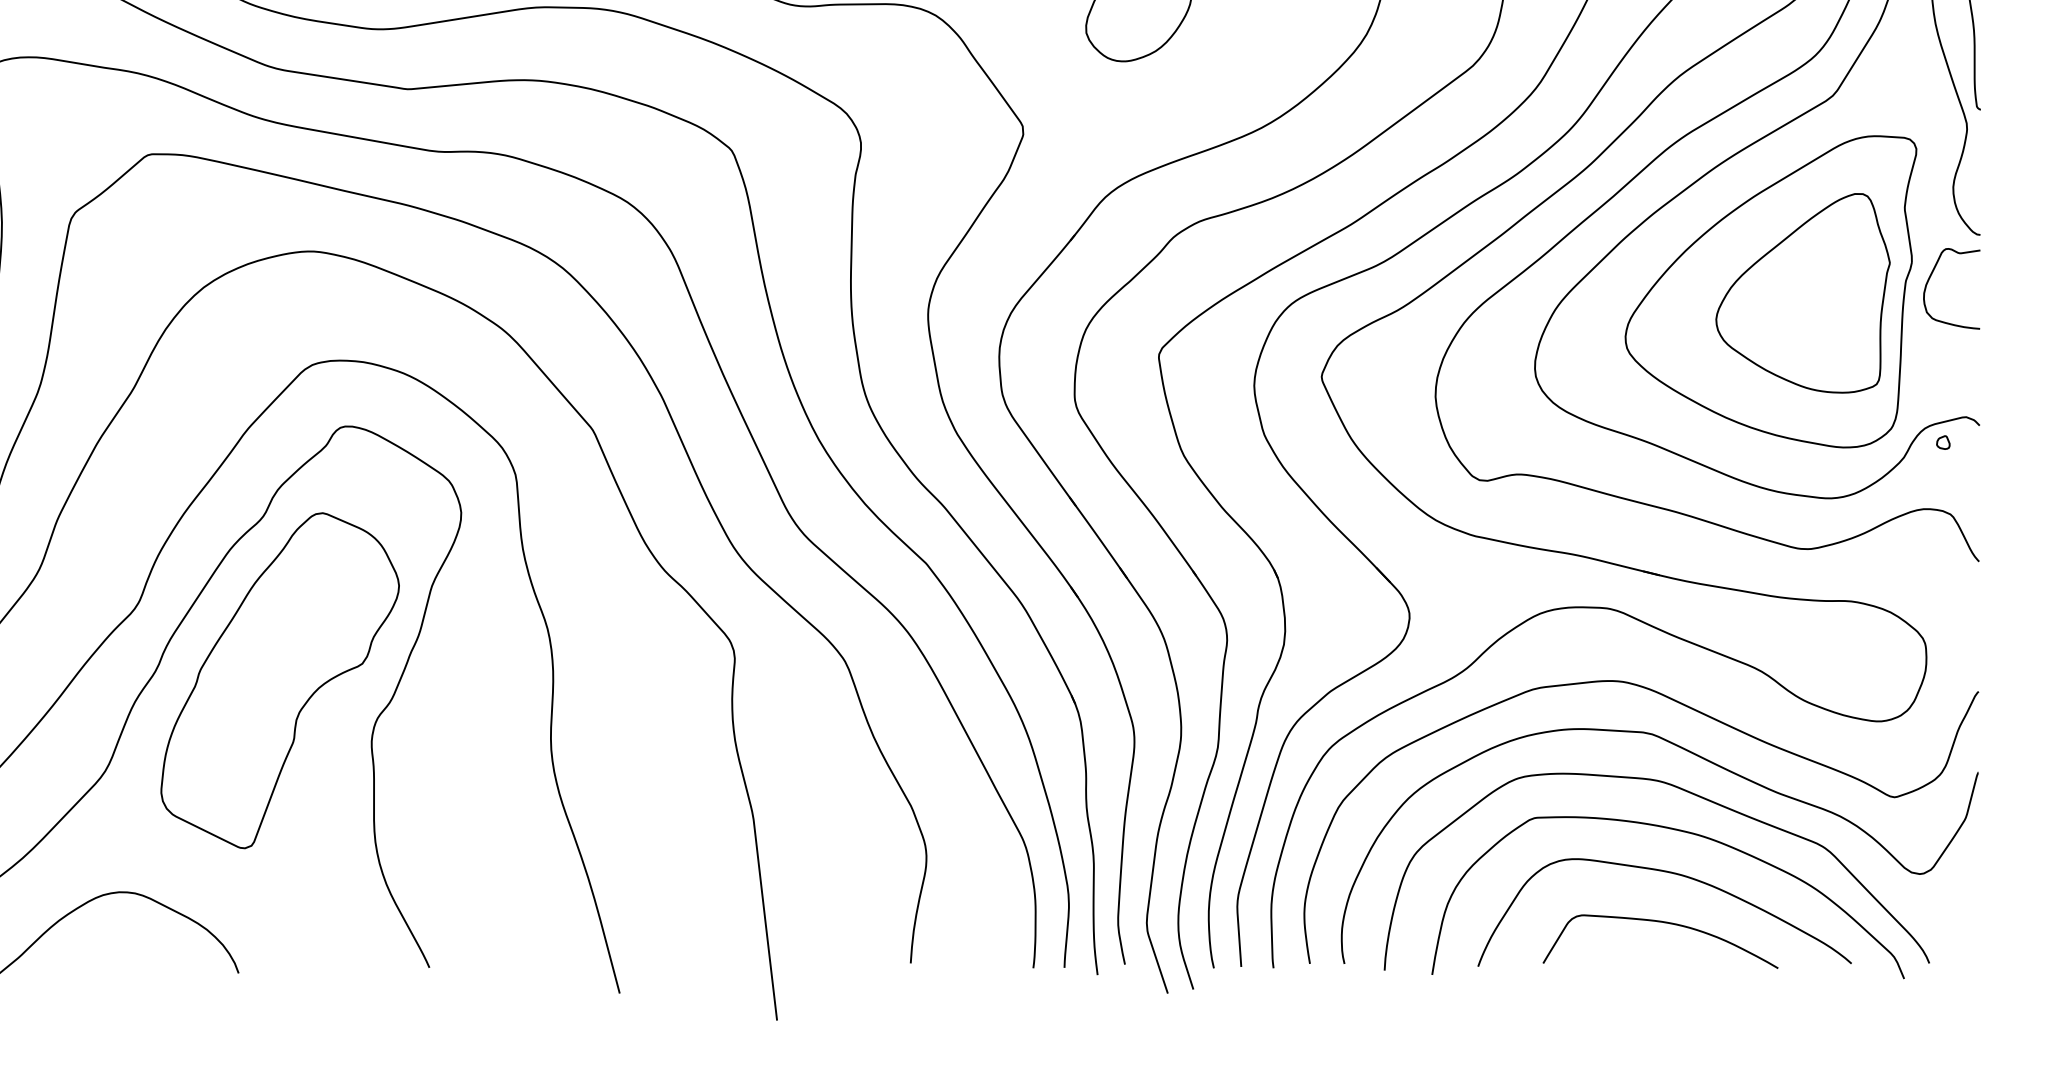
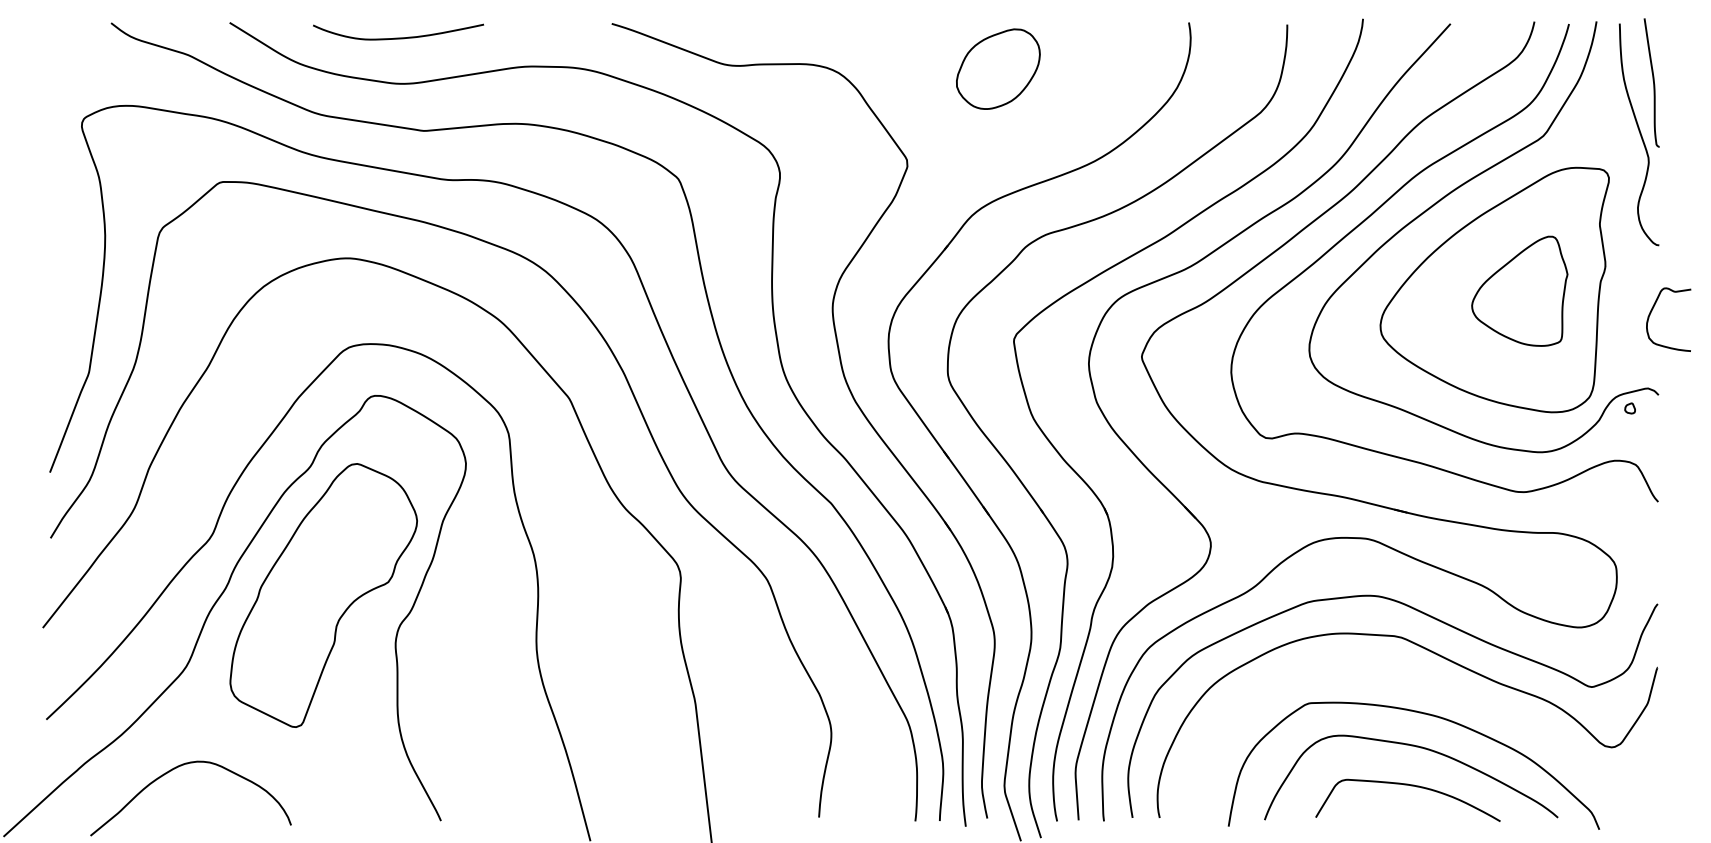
curve: (1931, 278) -> (1652, 311), moved
part: (1802, 293) -> (1519, 291), size x0.7
curve: (1686, 792) -> (1428, 683), removed

